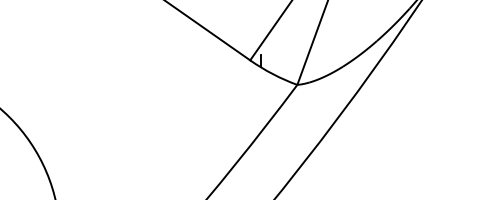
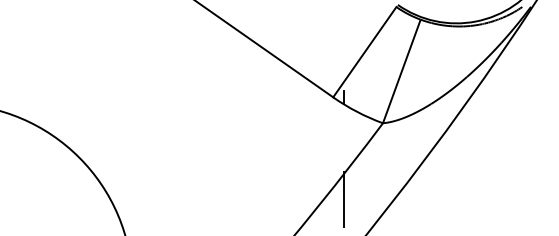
line: (260, 157) -> (344, 199), added

